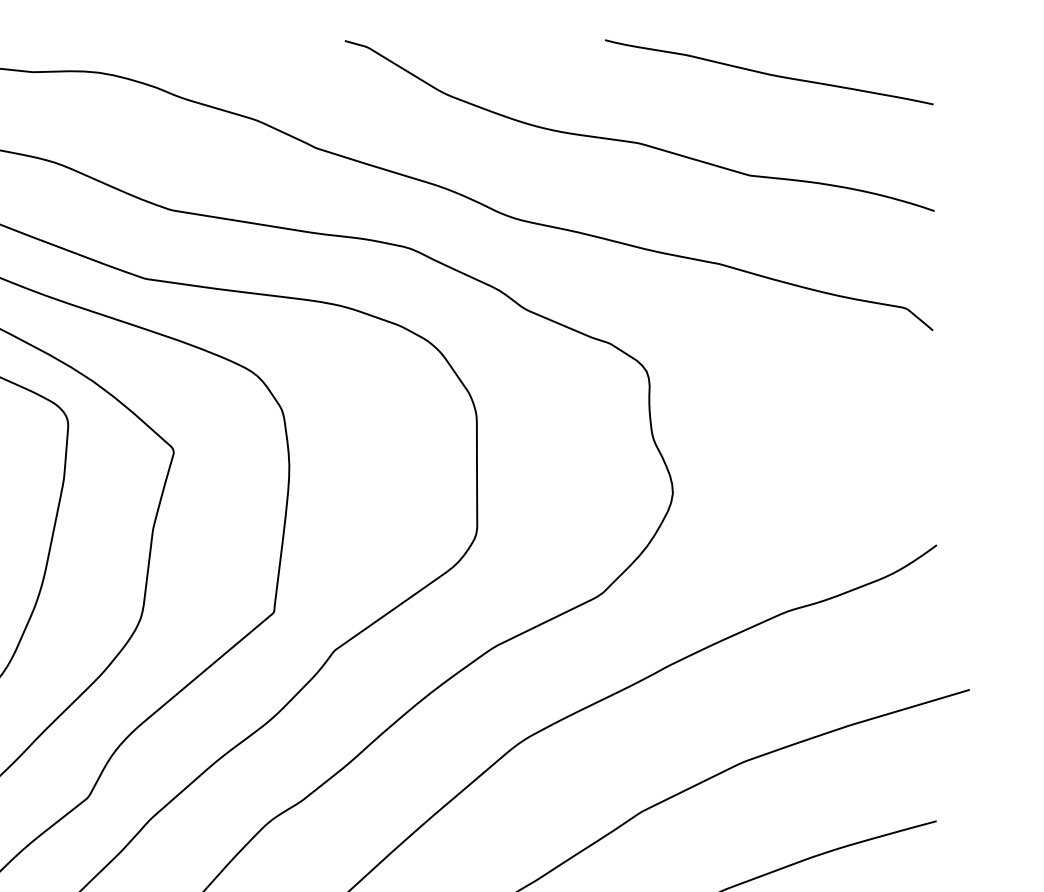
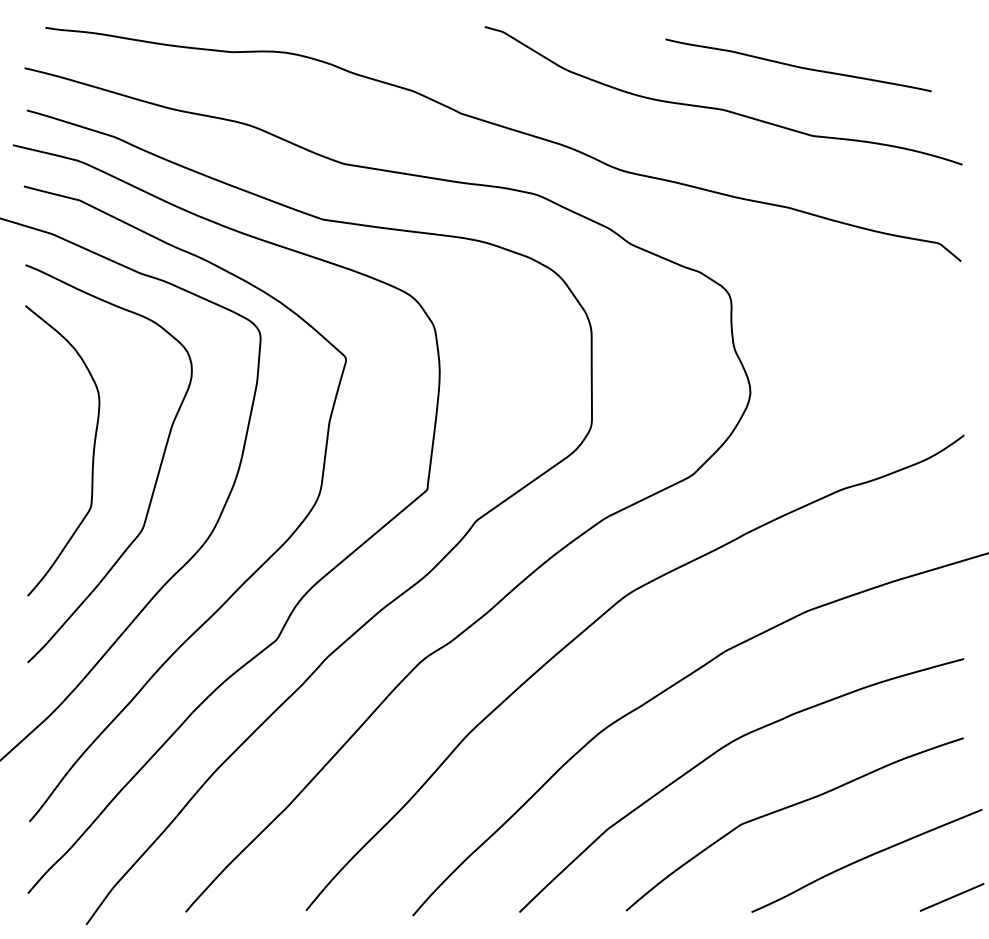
curve: (769, 73) -> (798, 66), moved

